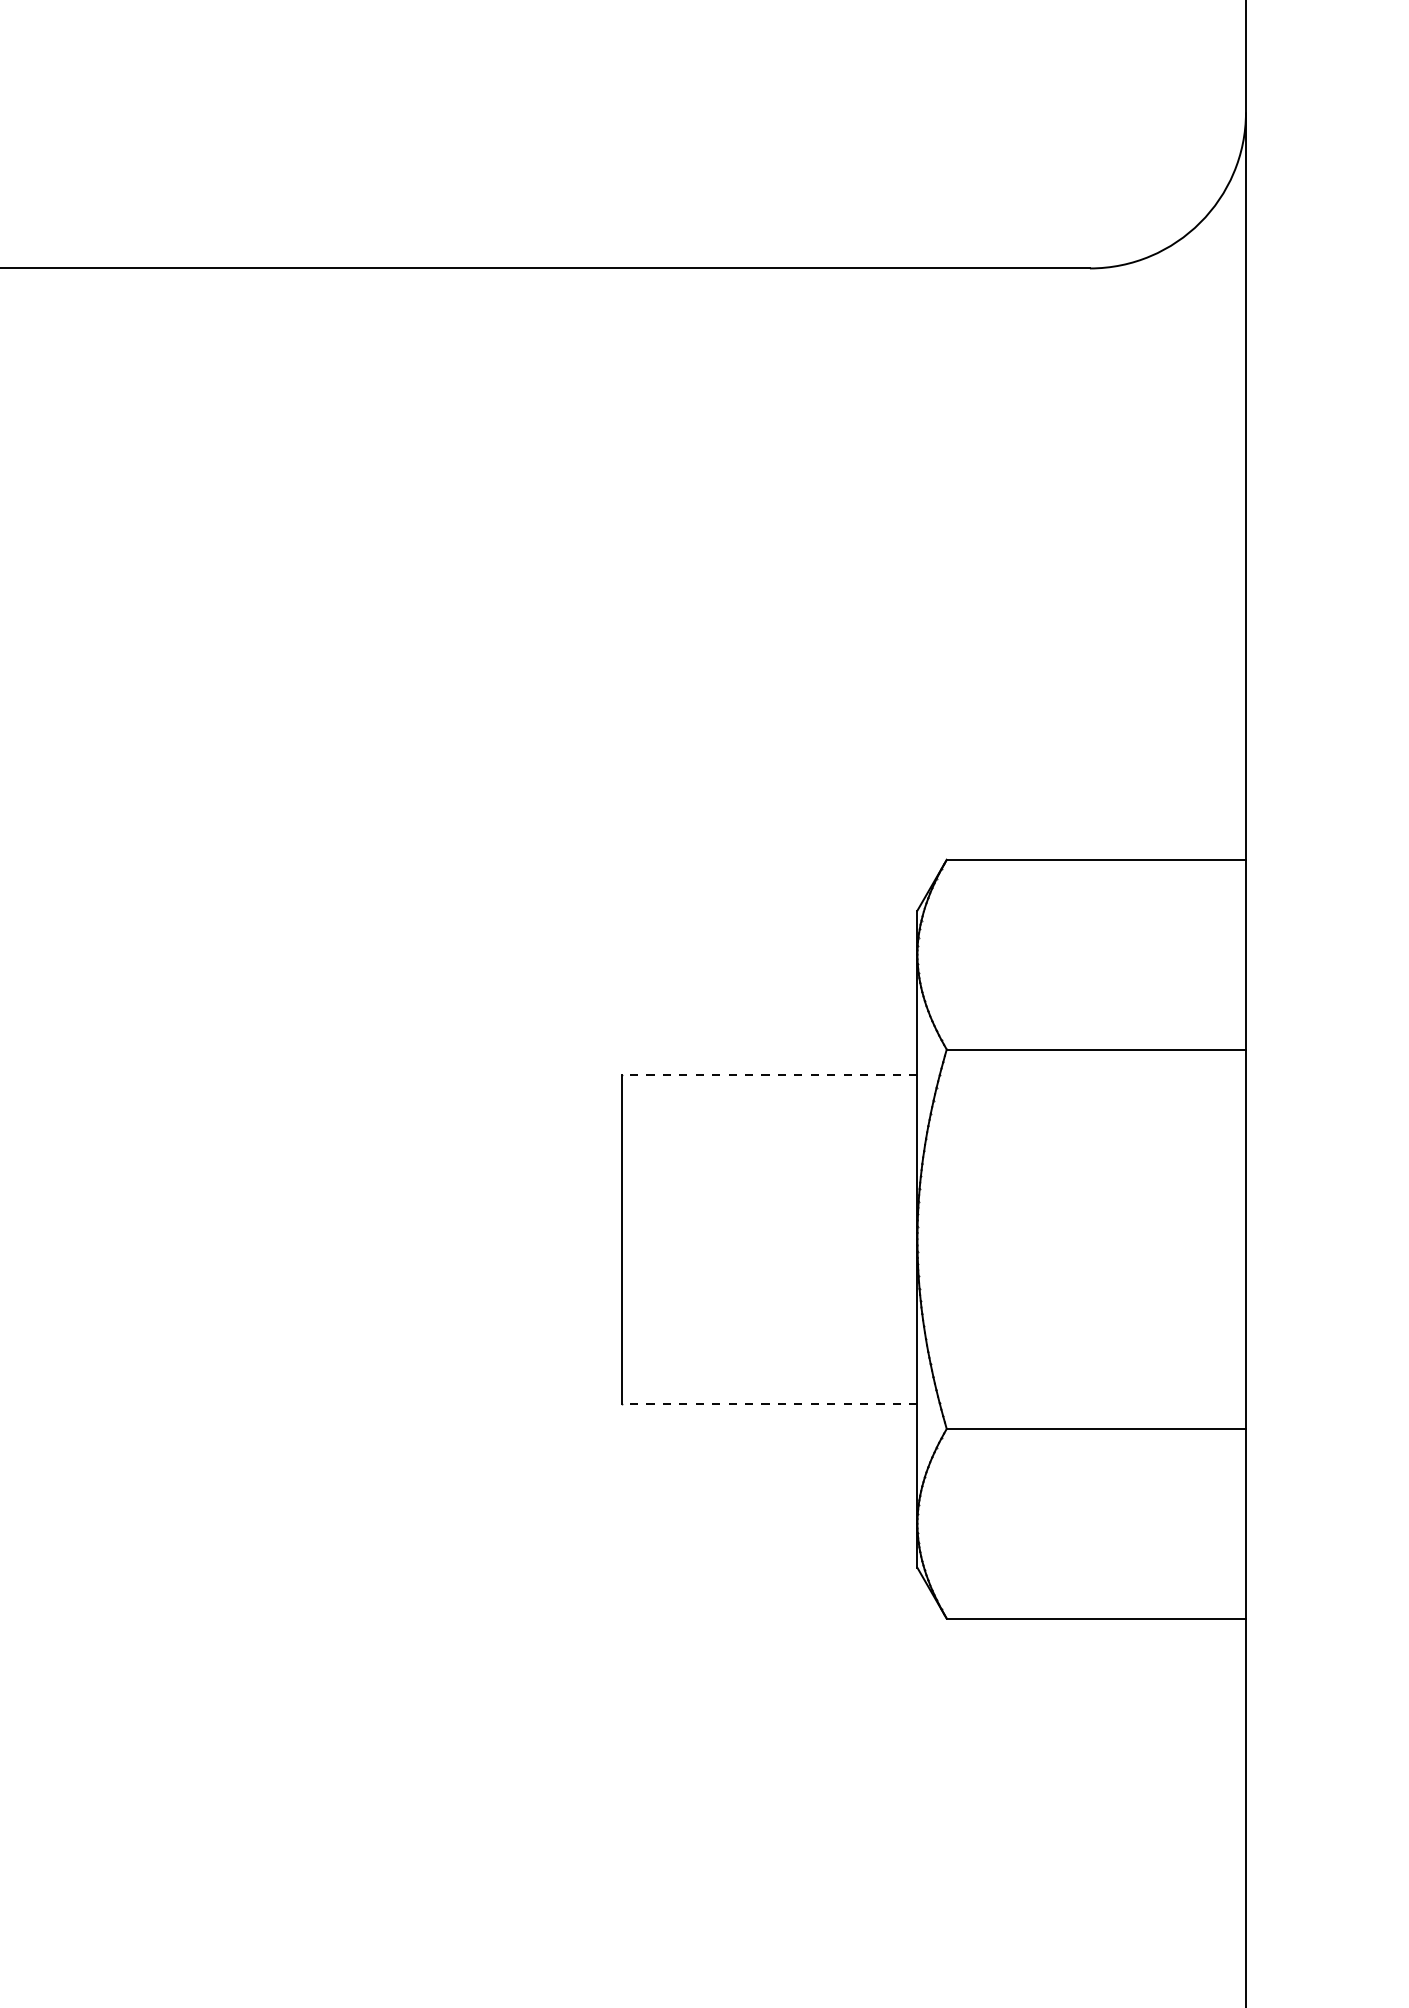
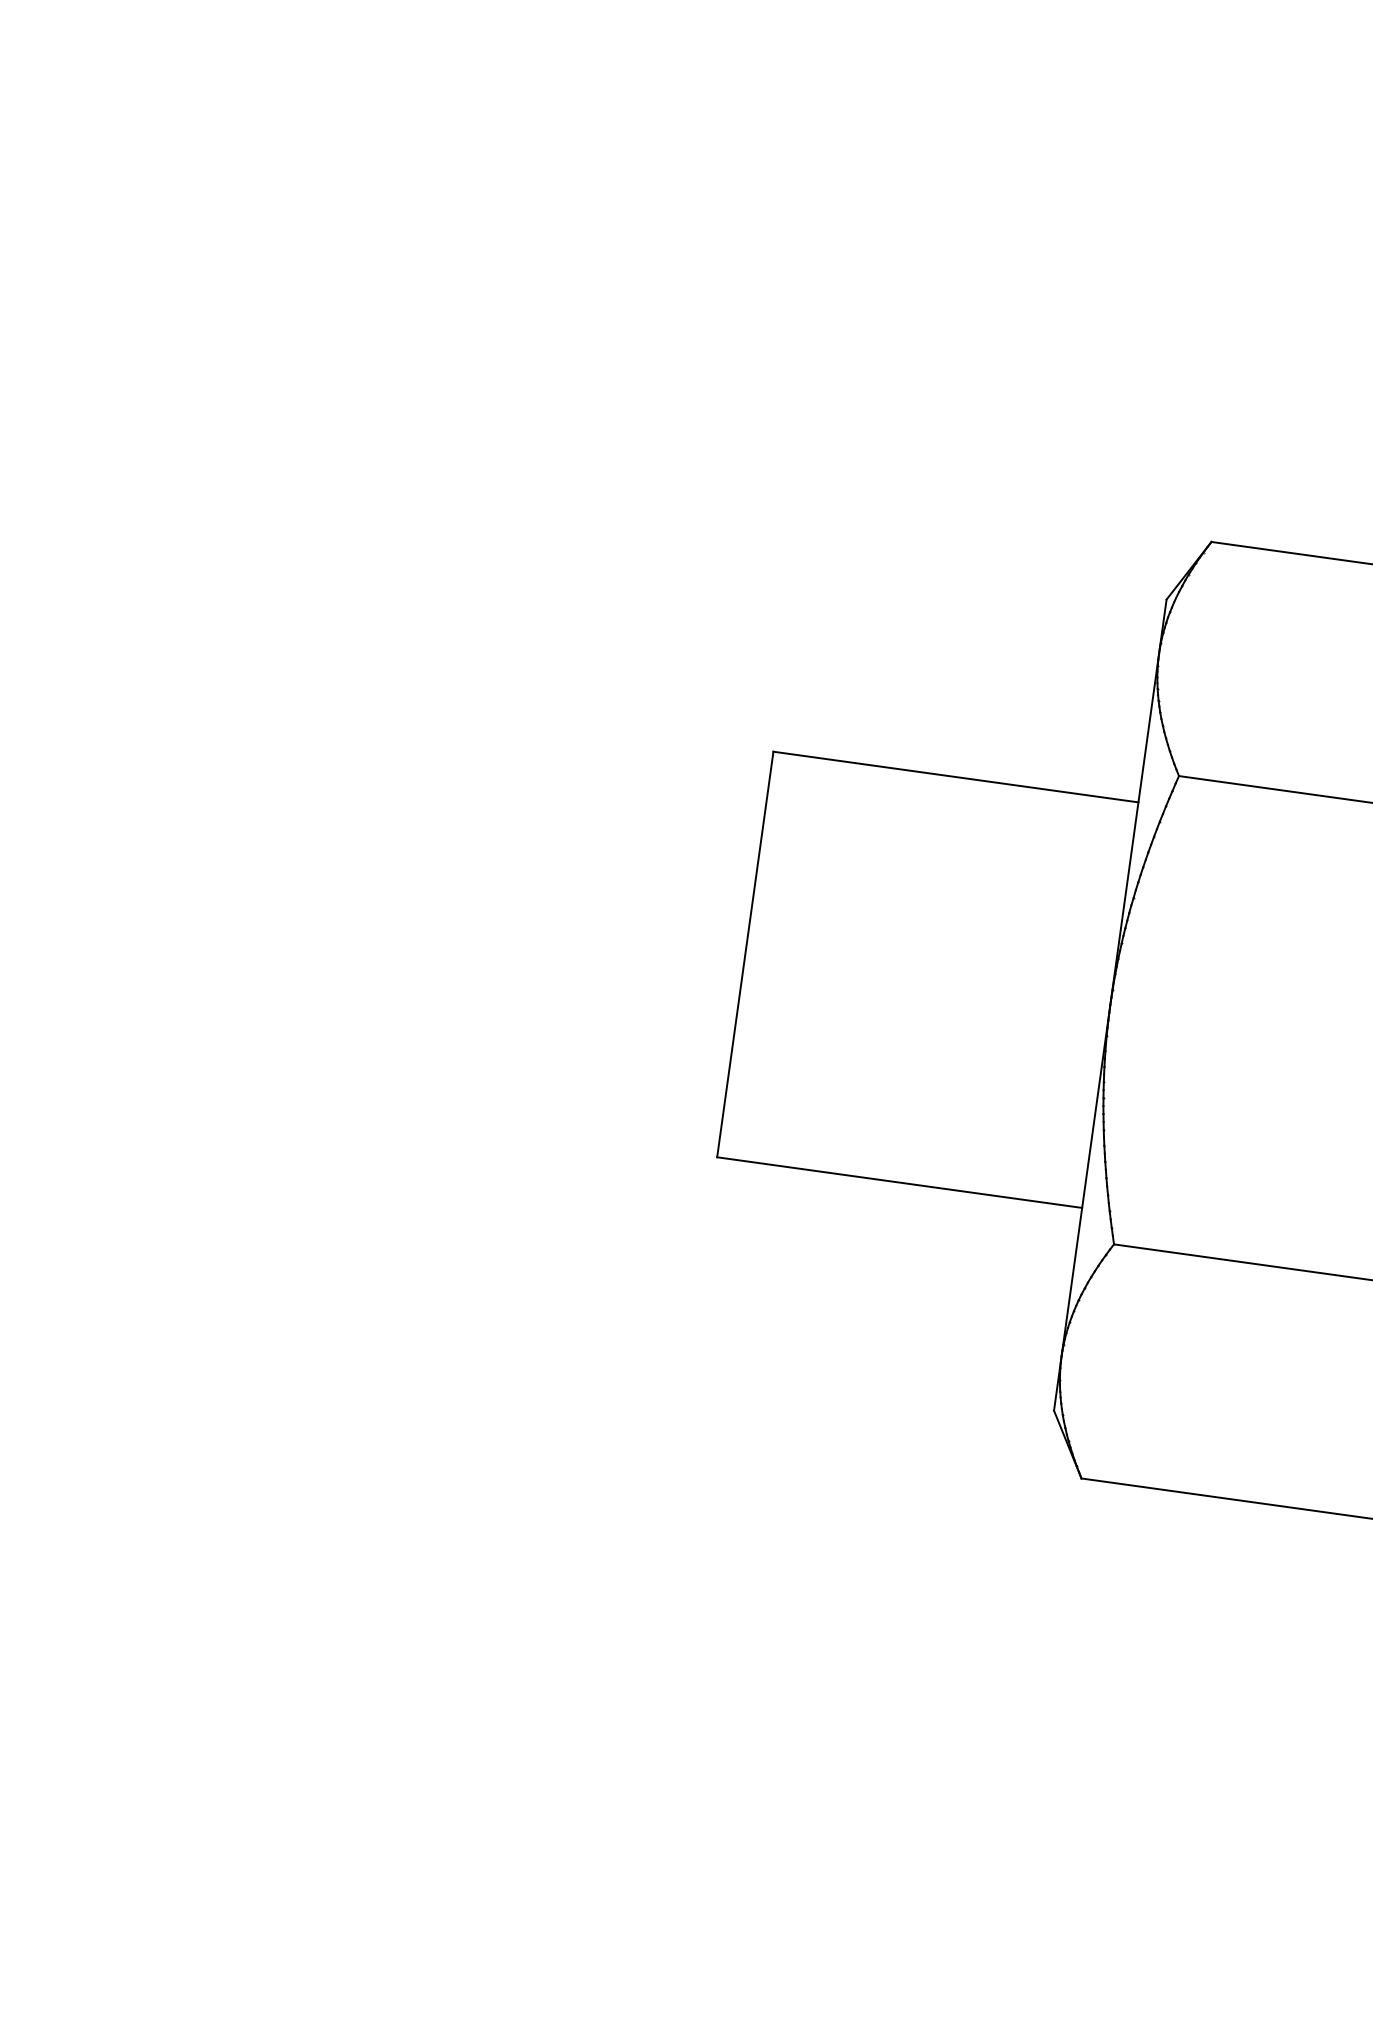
line: (769, 1074) -> (955, 776), dashed -> solid
line: (769, 1403) -> (899, 1182), dashed -> solid

